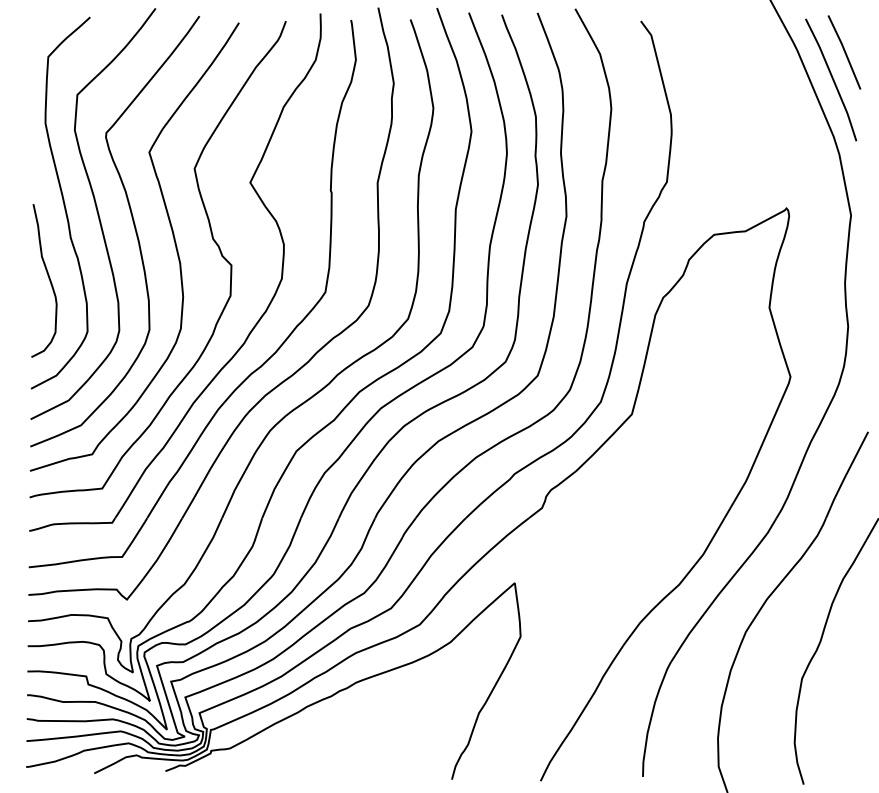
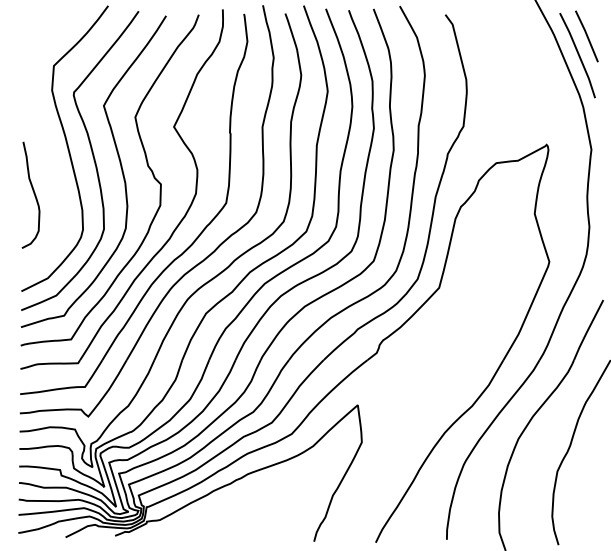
curve: (62, 202) -> (43, 140), removed

